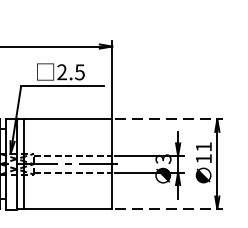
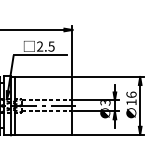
line: (169, 118) -> (109, 76), dashed -> solid
text: (203, 146) -> (131, 94), 11 -> 16
line: (169, 208) -> (109, 134), dashed -> solid

